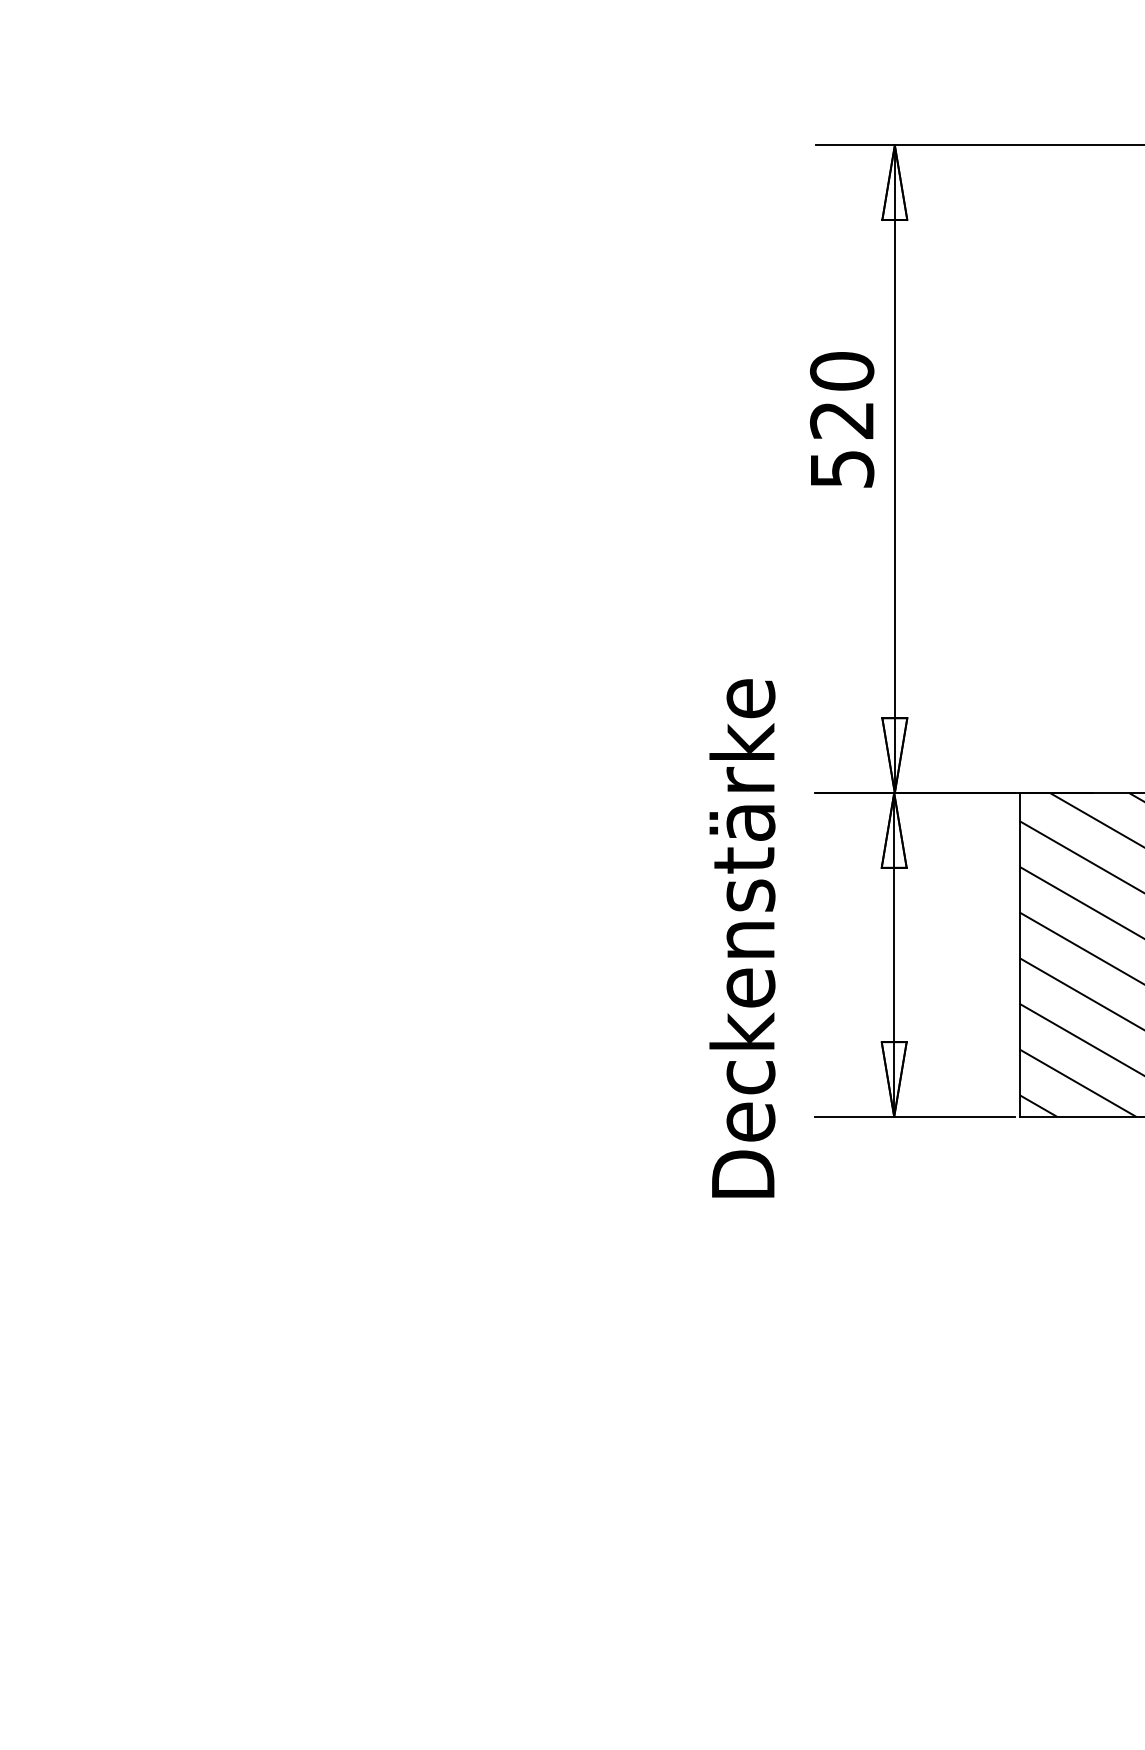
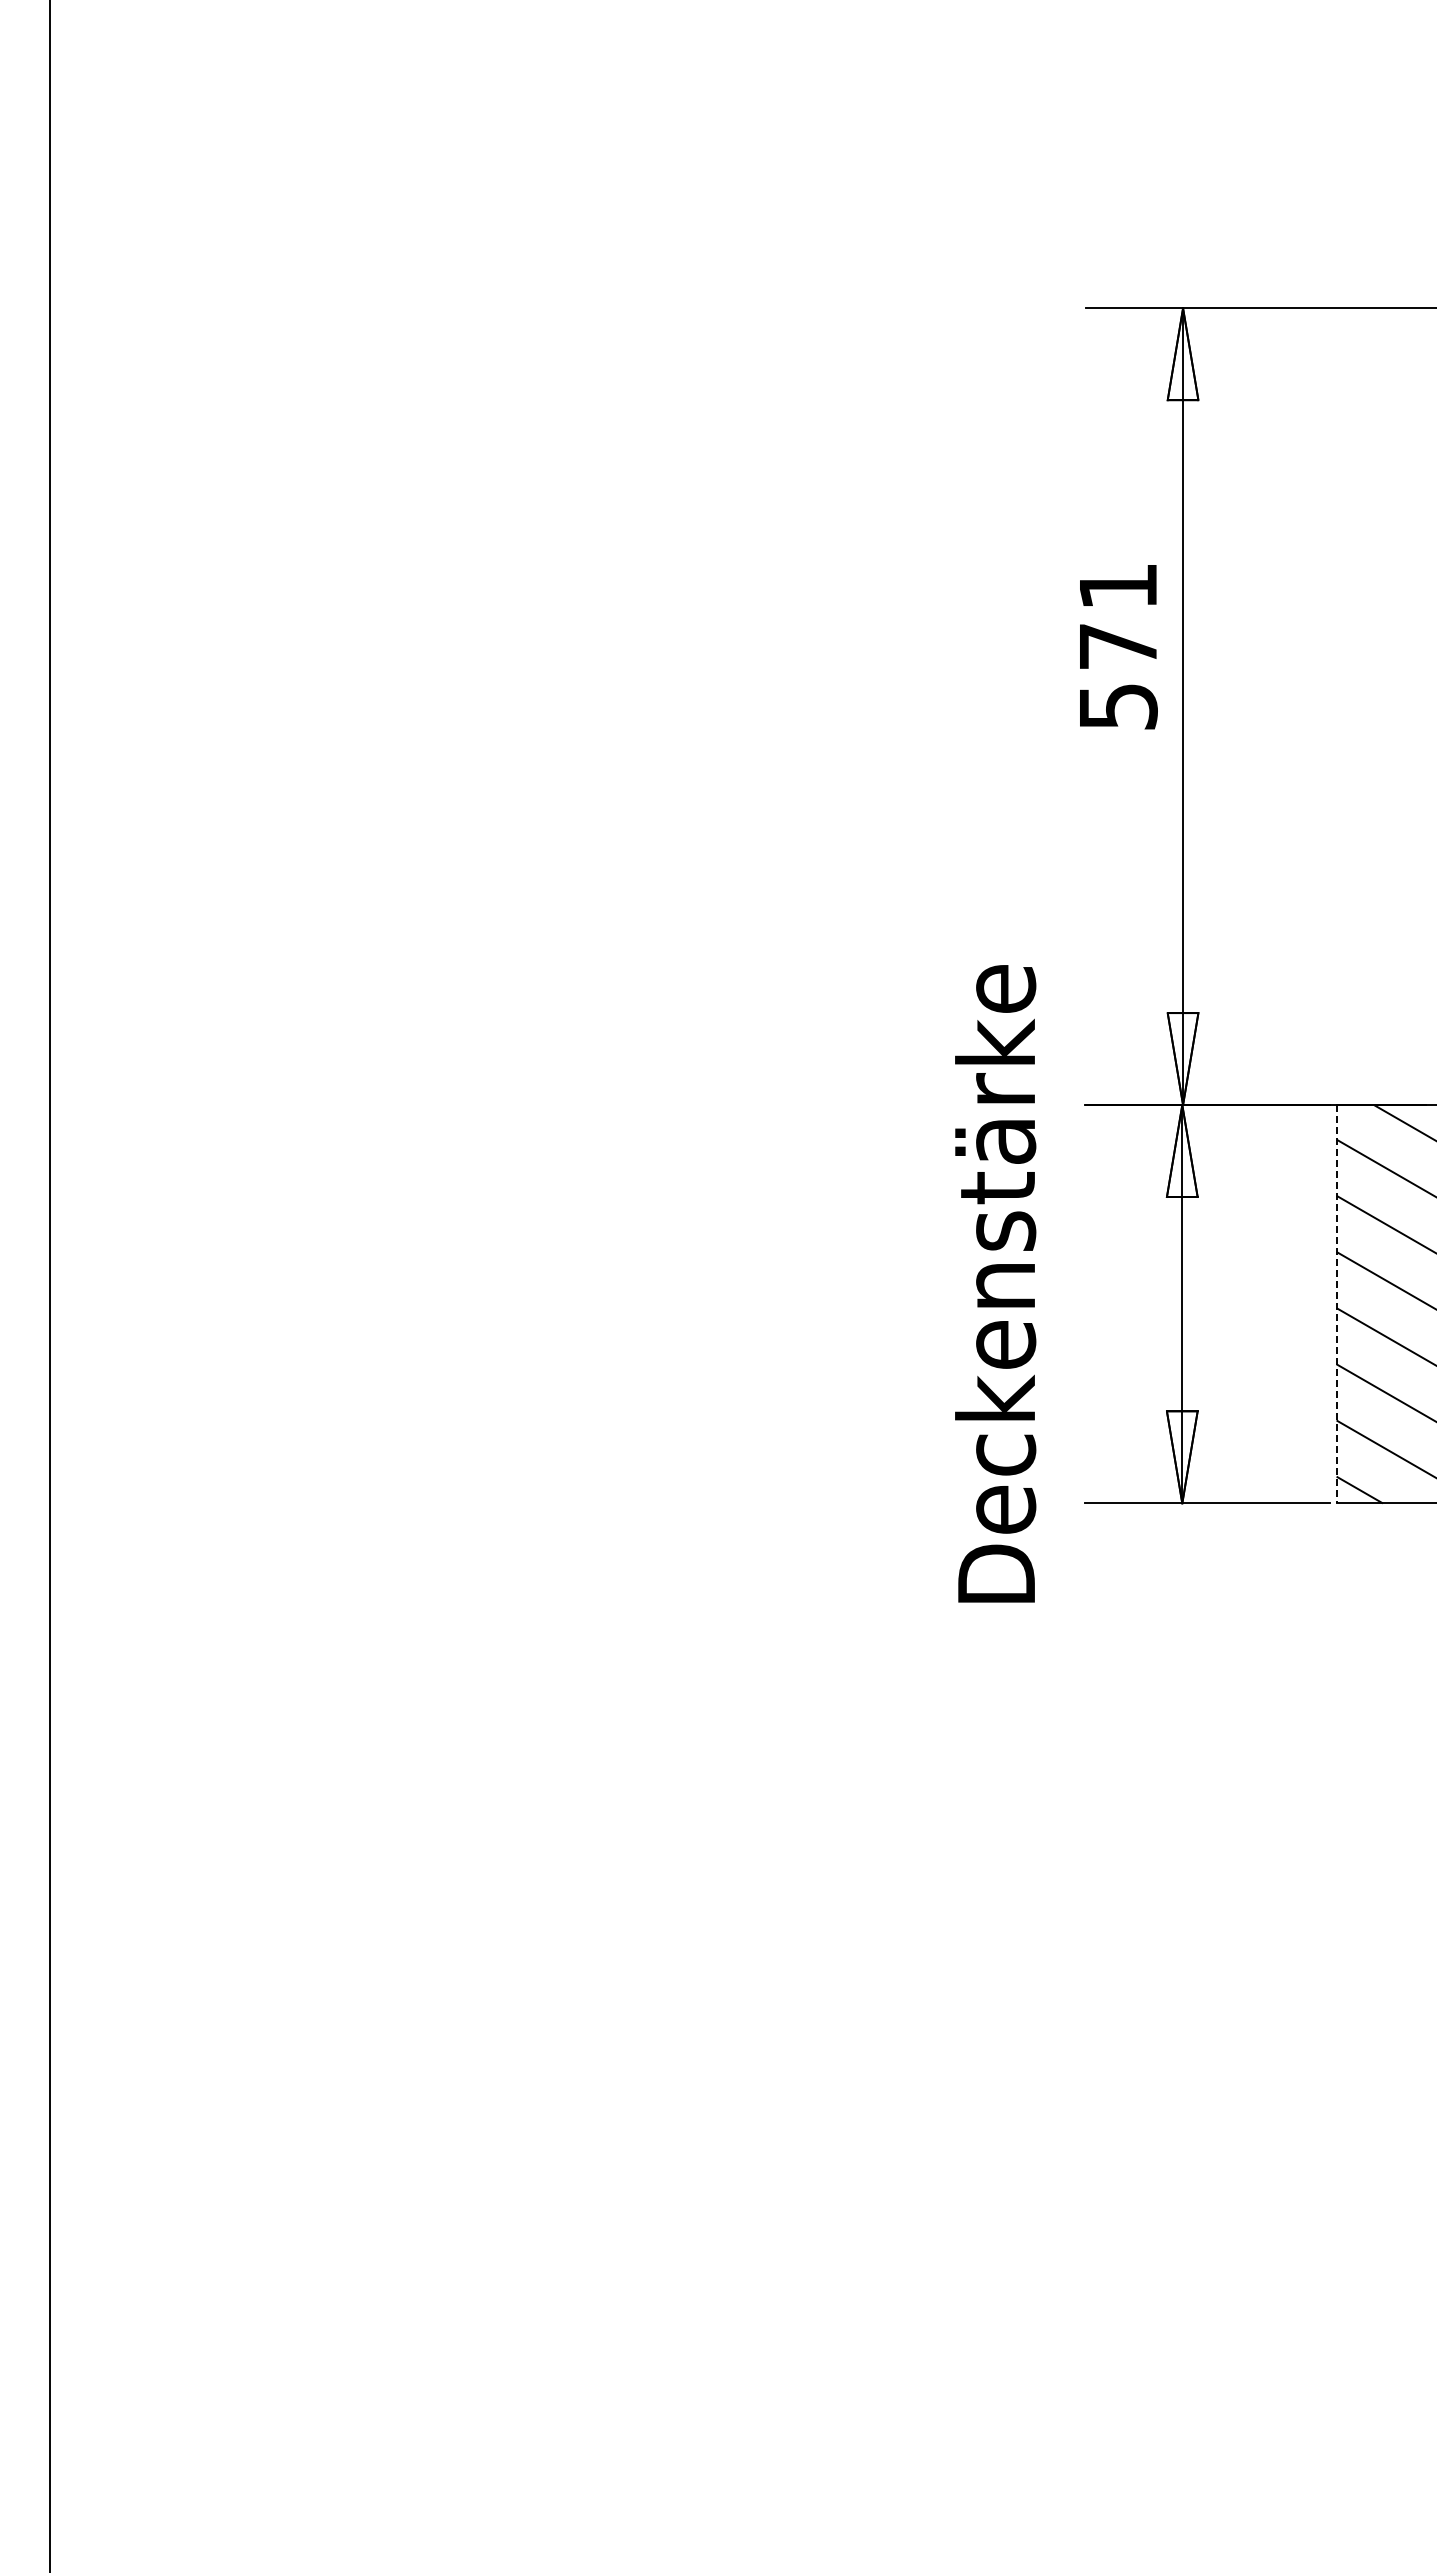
text: (841, 395) -> (1117, 615), 520 -> 571
line: (1019, 955) -> (1336, 1304), solid -> dashed

